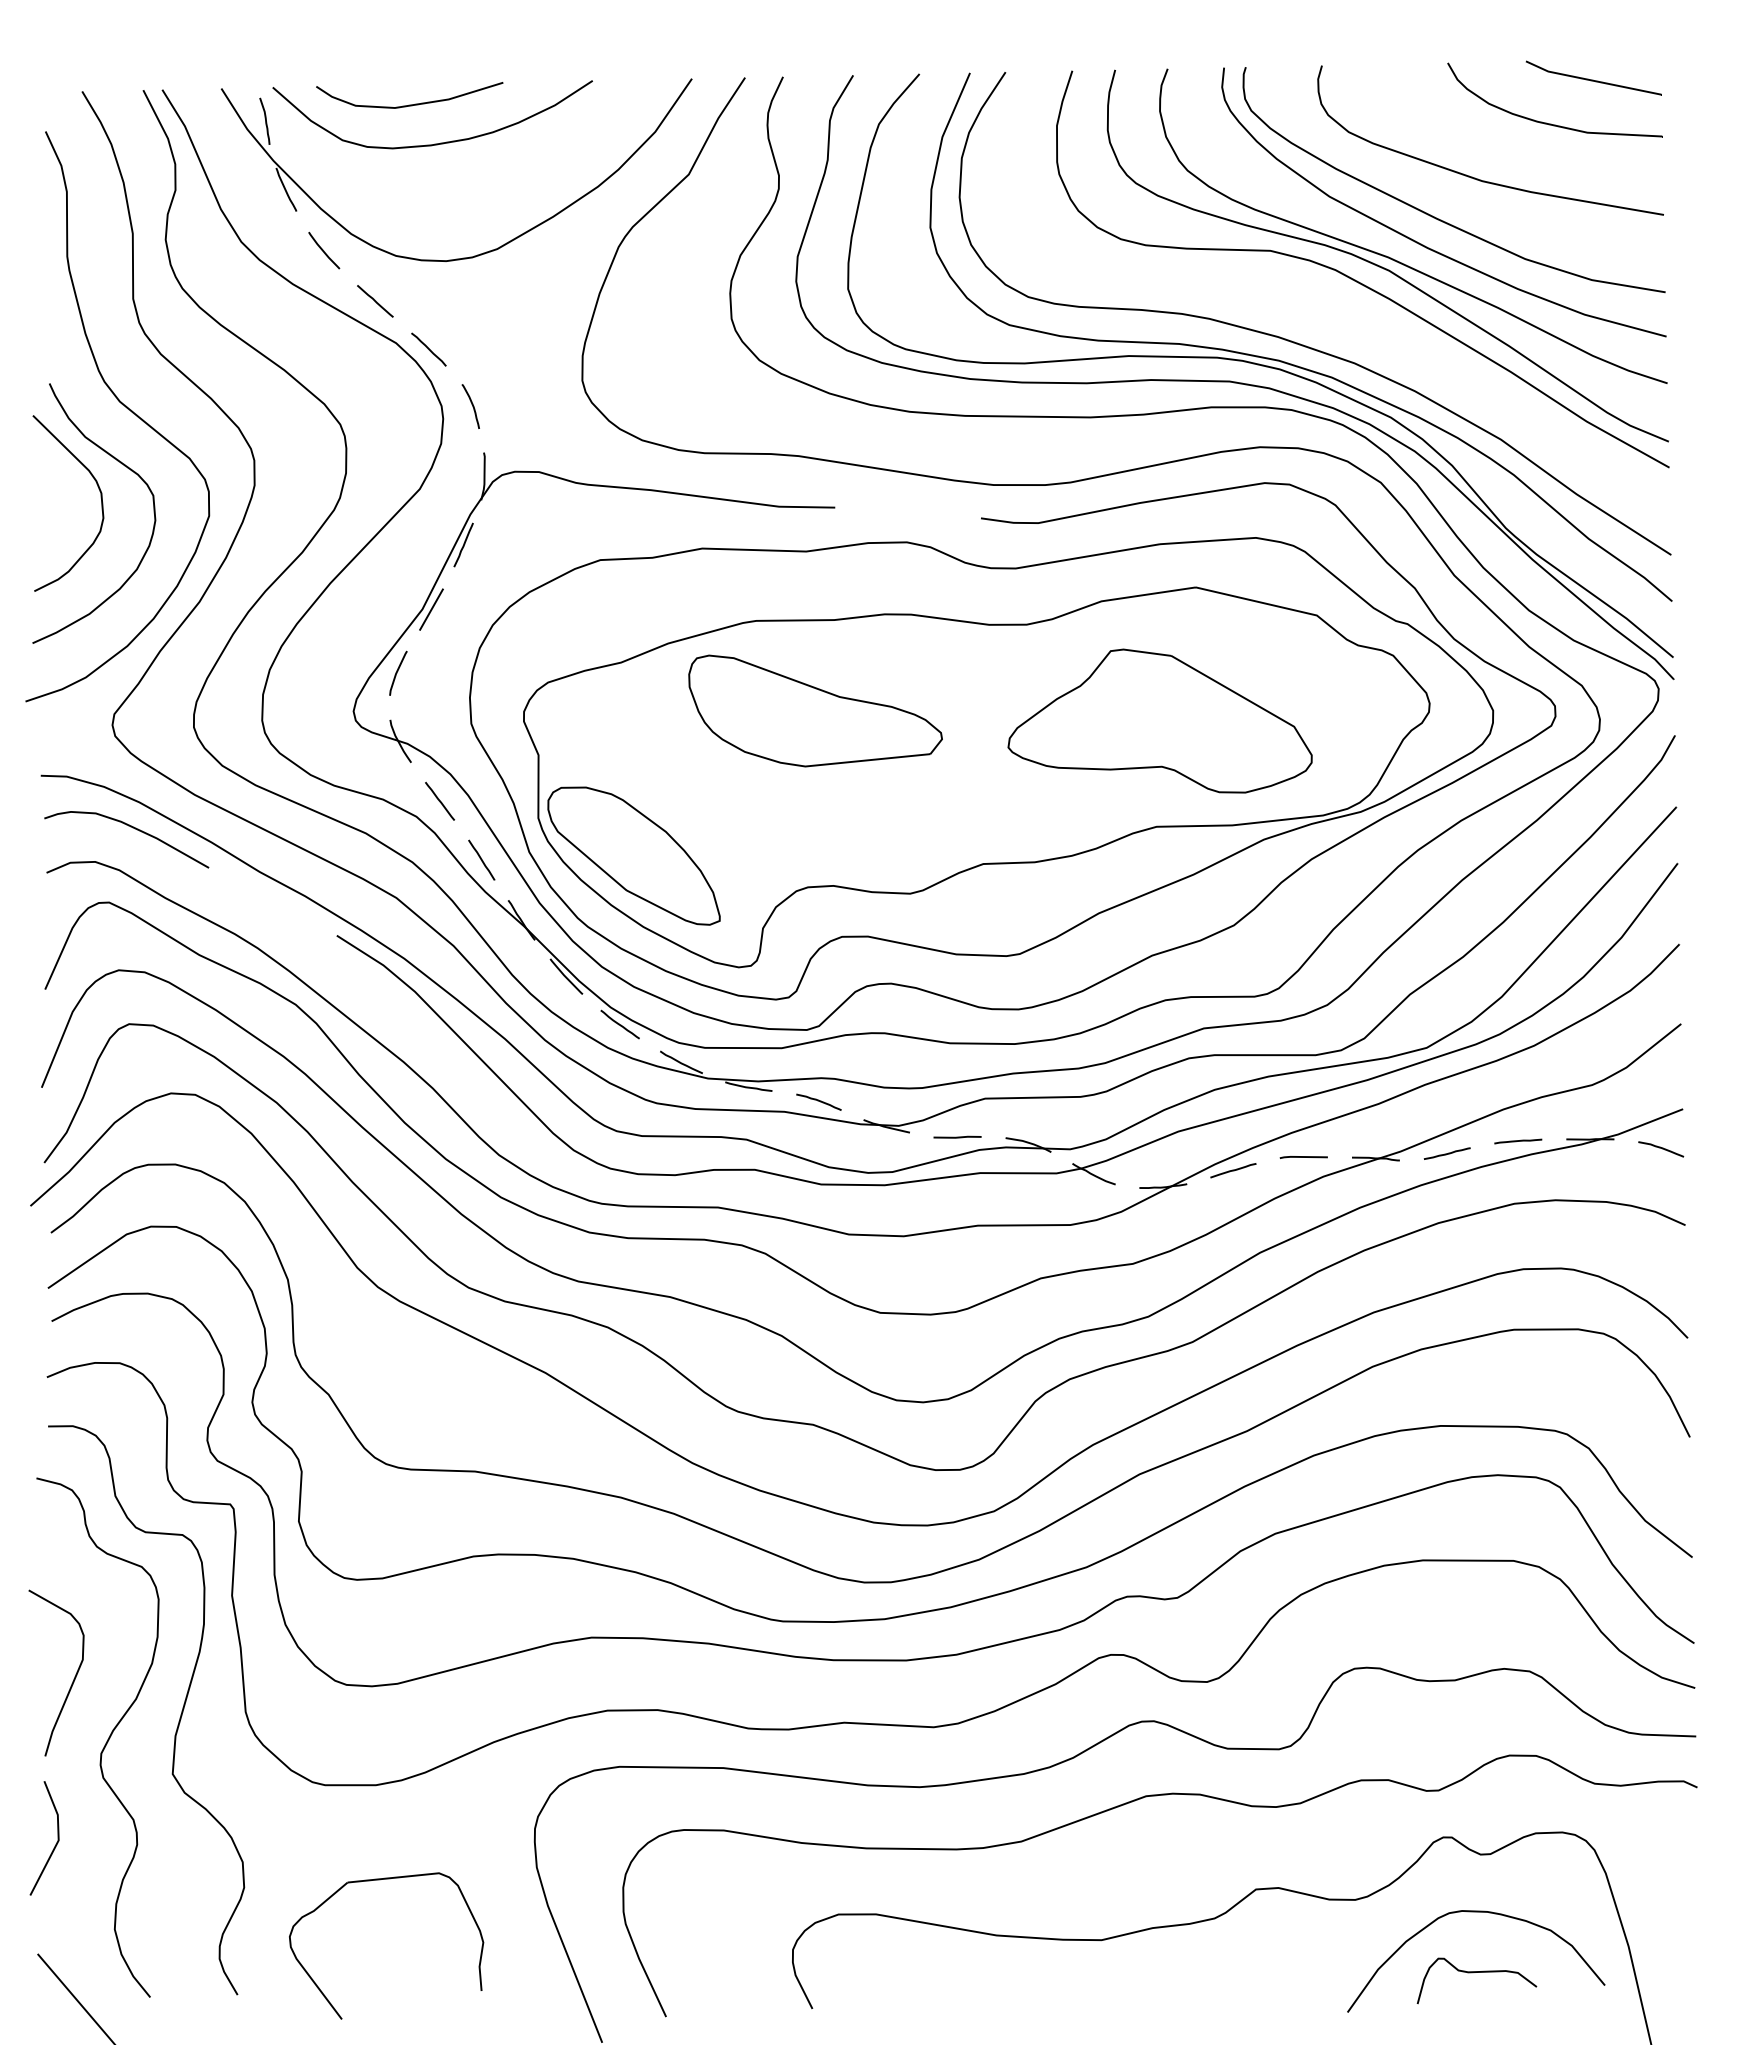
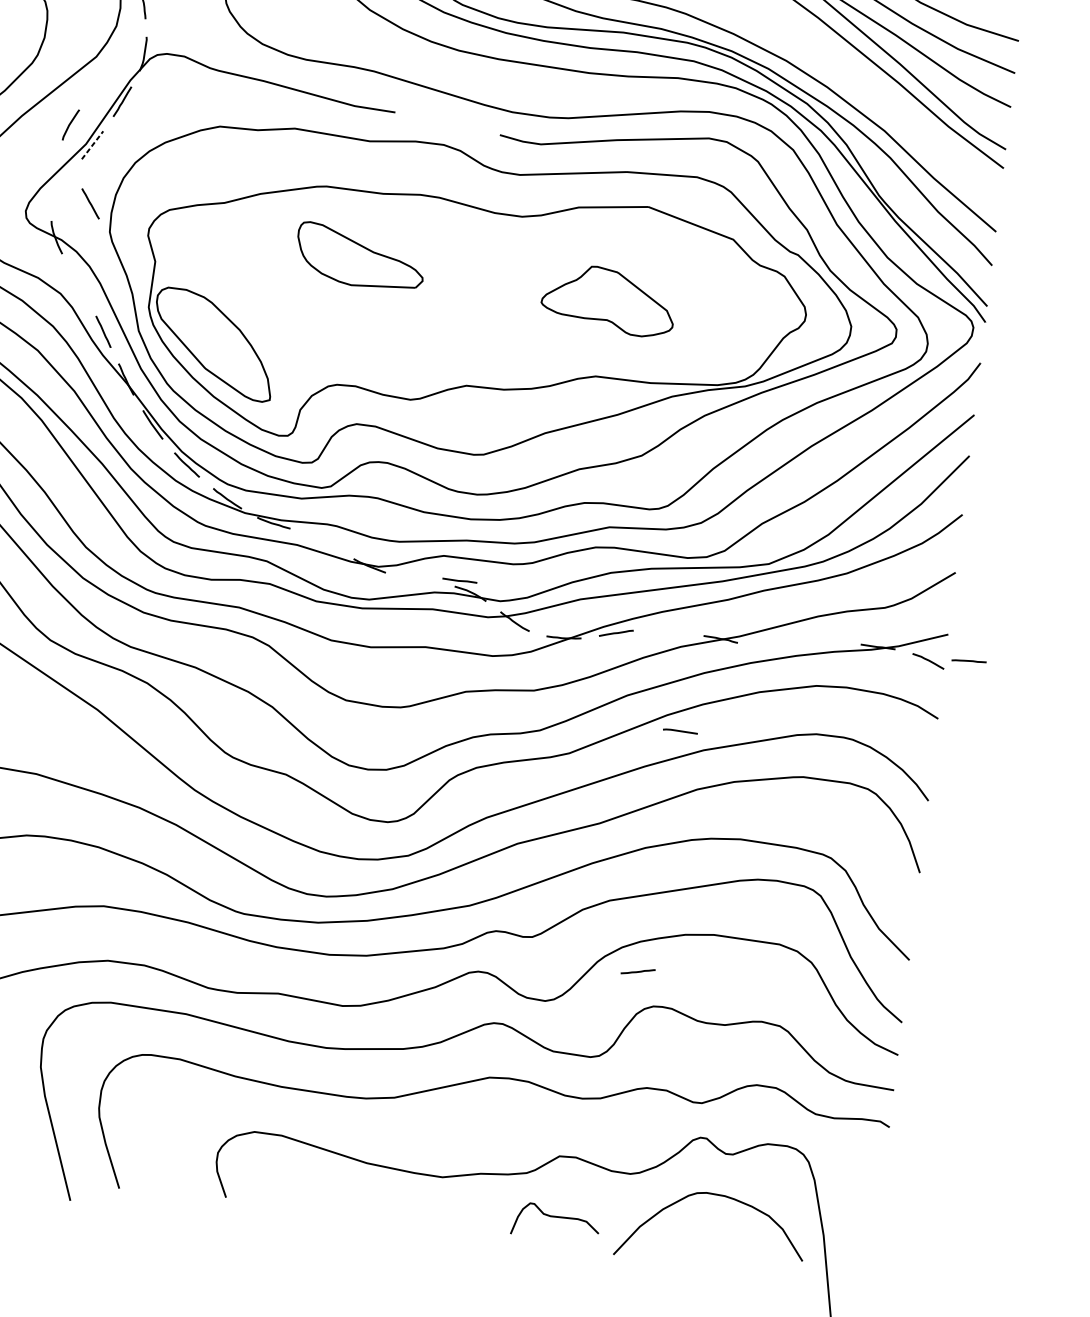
line: (431, 609) -> (92, 145), solid -> dashed
line: (398, 671) -> (71, 123), moved
part: (815, 710) -> (360, 257), size x0.7
part: (1159, 720) -> (608, 299), size x0.6
line: (440, 800) -> (91, 203), moved
curve: (818, 1101) -> (322, 540), removed
line: (957, 1136) -> (459, 580), moved
line: (1518, 1141) -> (969, 661), moved
line: (1446, 1153) -> (637, 971), moved
line: (1303, 1157) -> (680, 731), moved
curve: (1473, 1973) -> (554, 1217), moved

